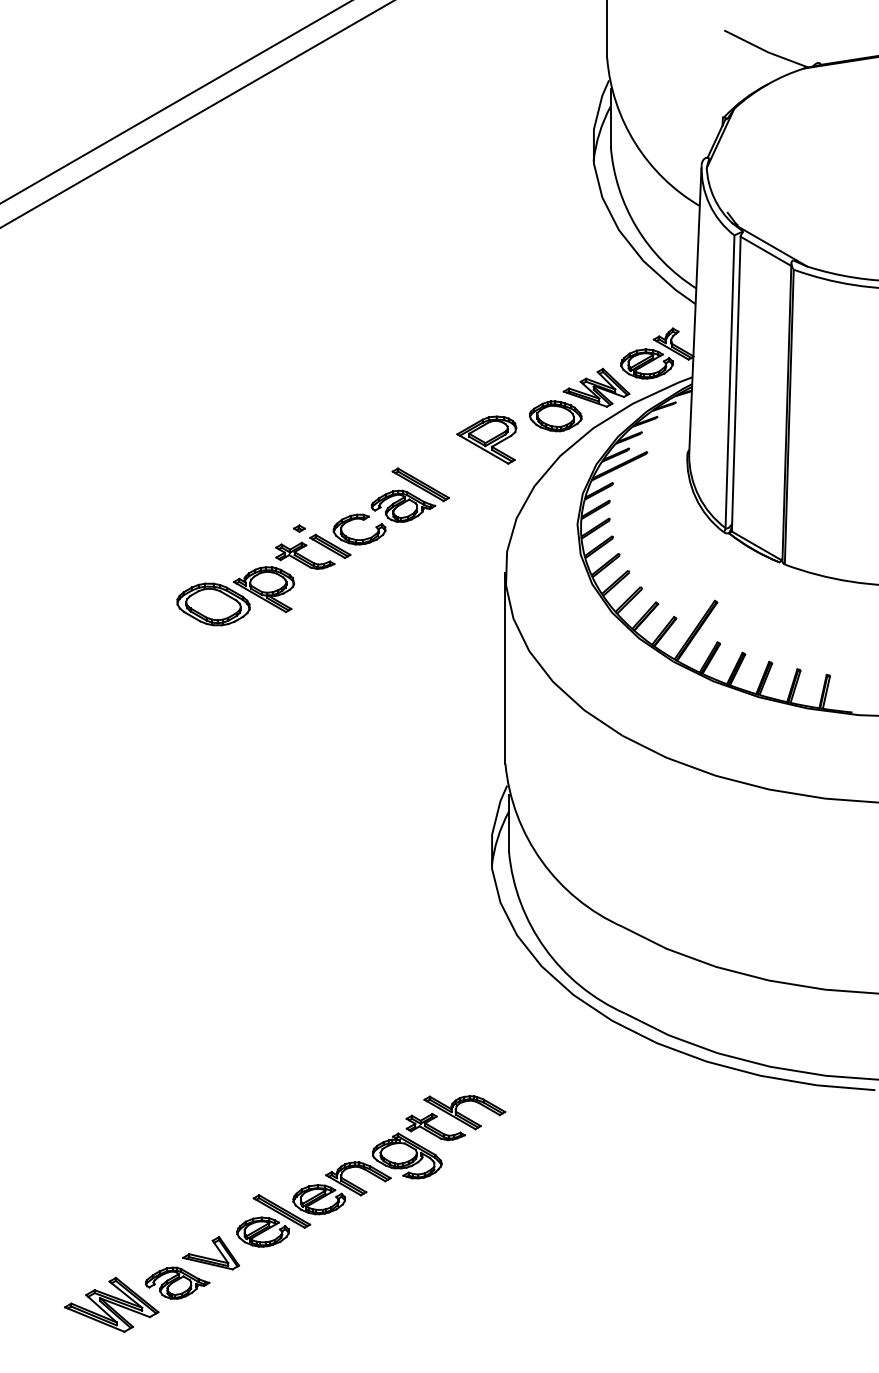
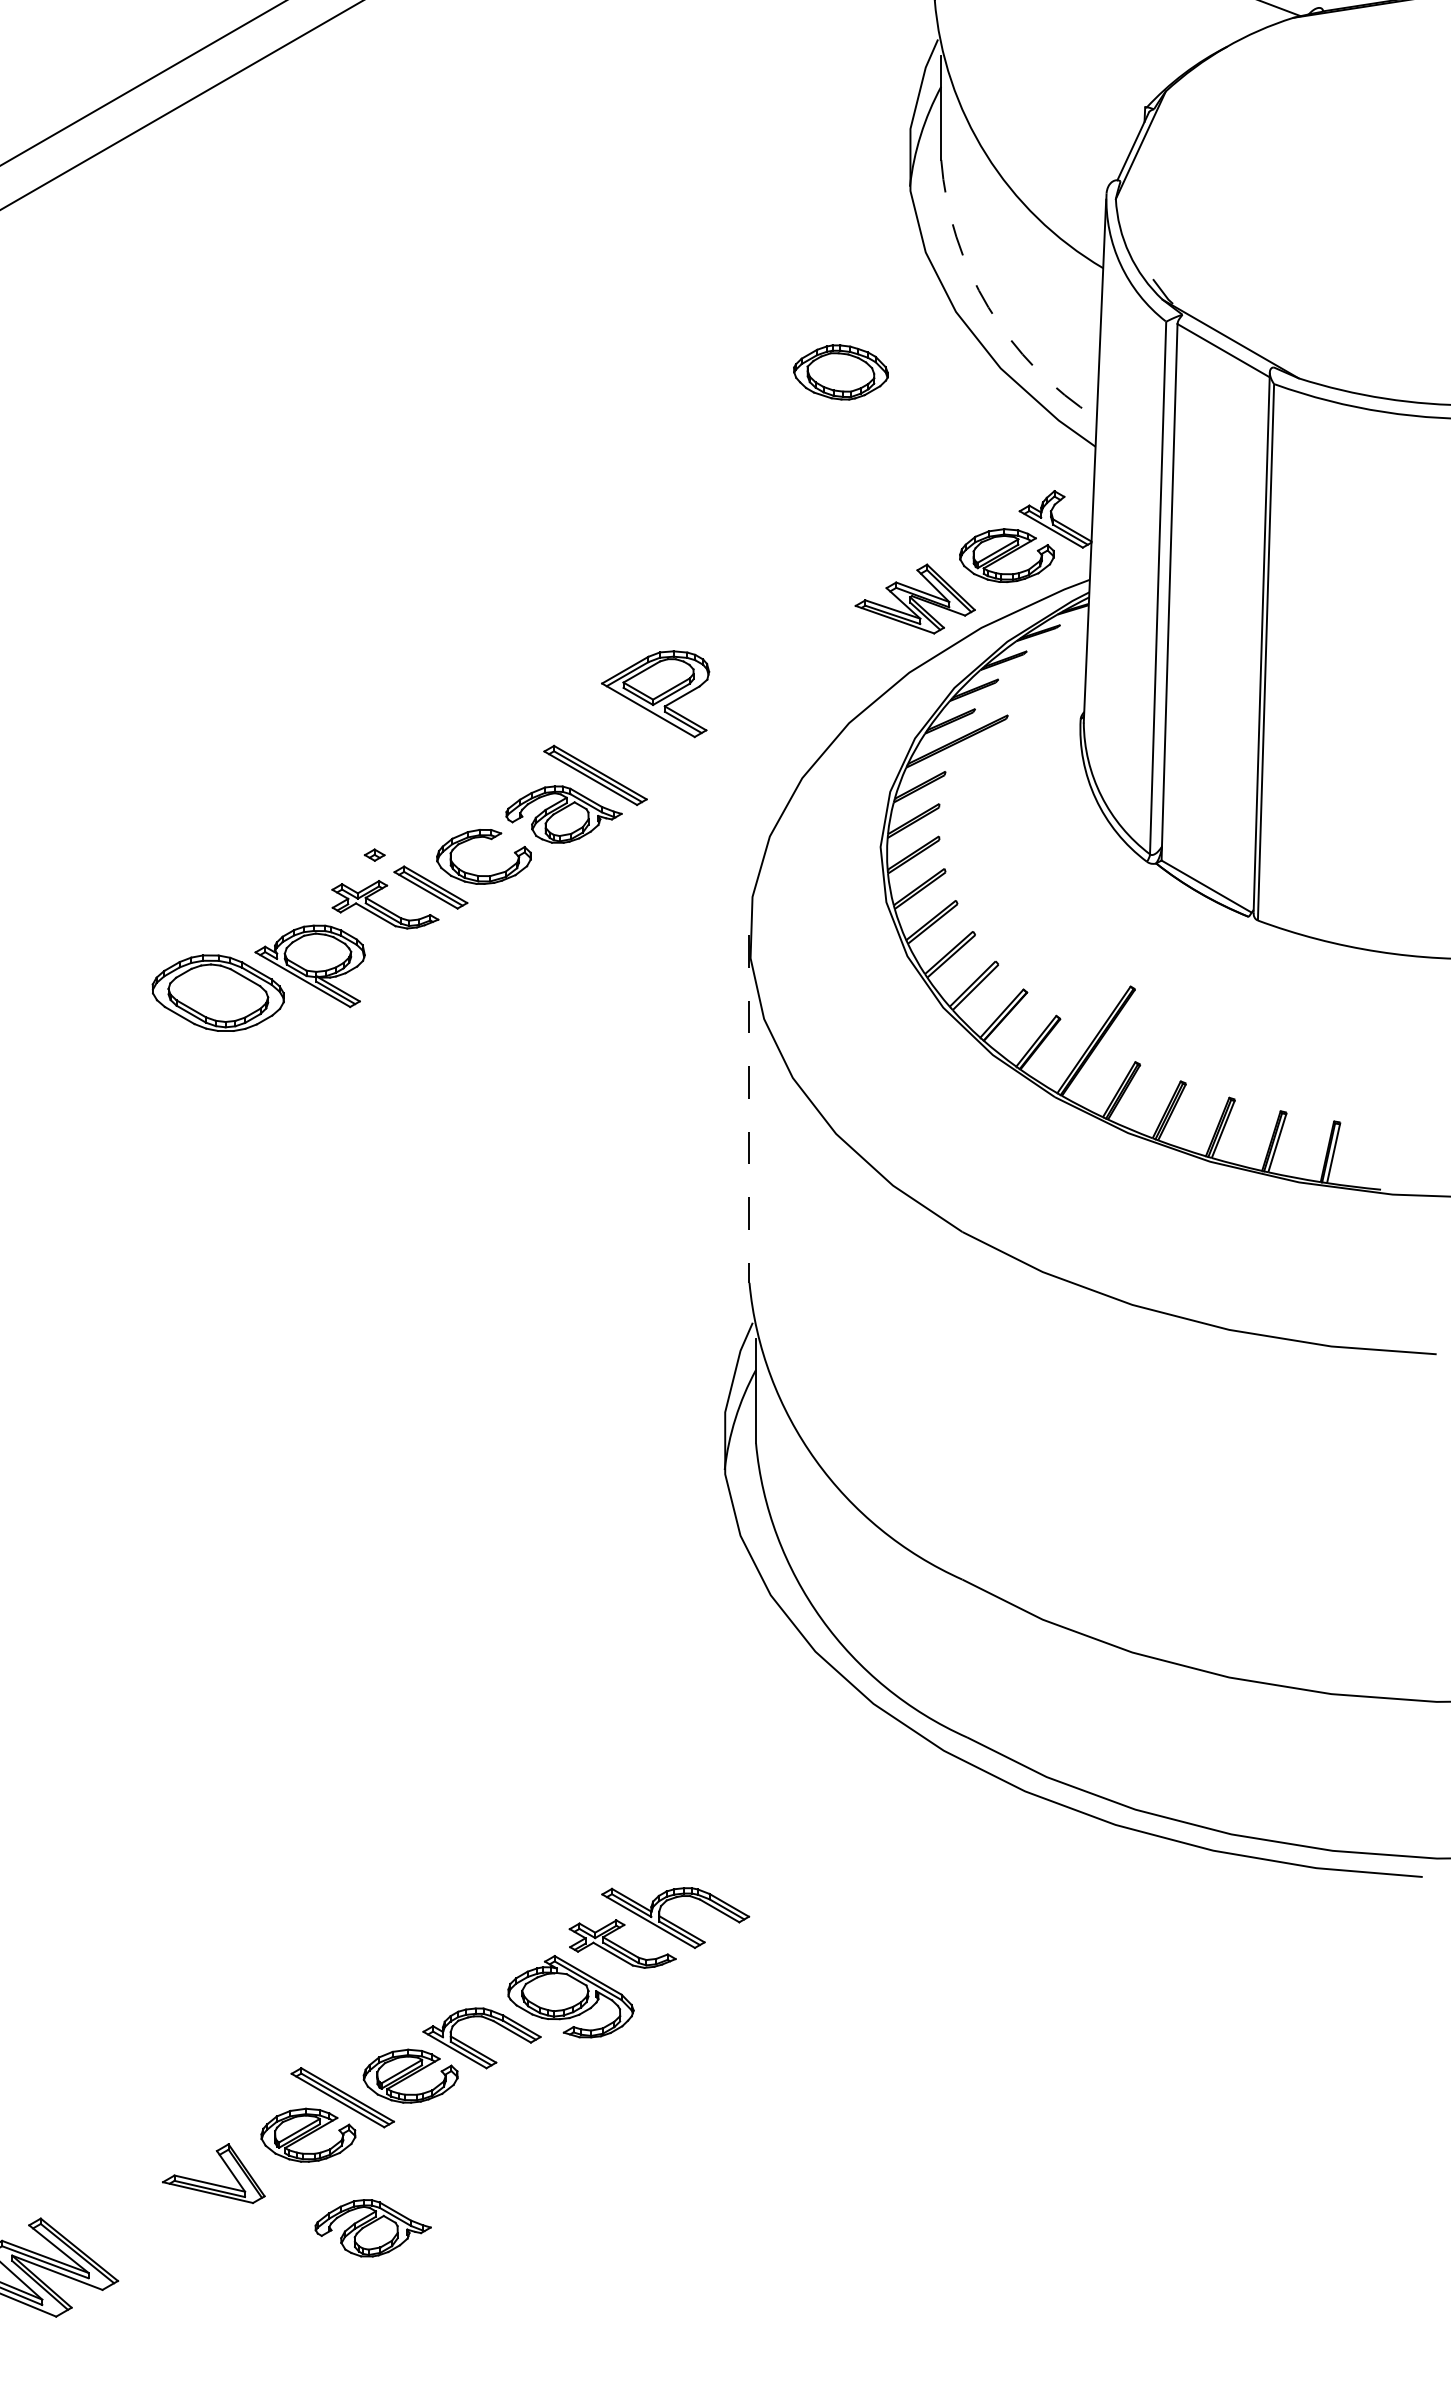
arc: (636, 227) -> (987, 307), solid -> dashed
part: (555, 416) -> (840, 372), moved
part: (486, 439) -> (654, 693), moved
line: (505, 668) -> (749, 1109), solid -> dashed
part: (177, 1282) -> (372, 2226), moved

